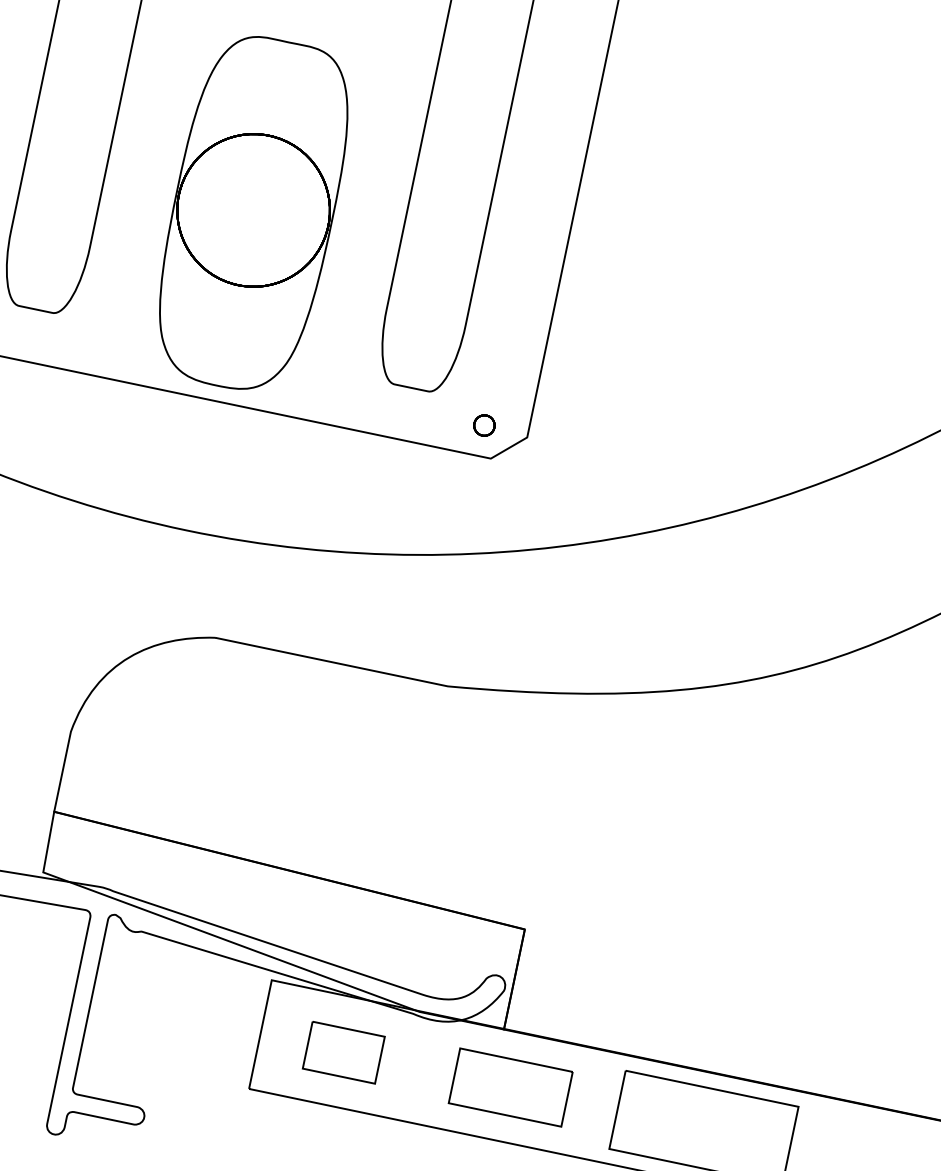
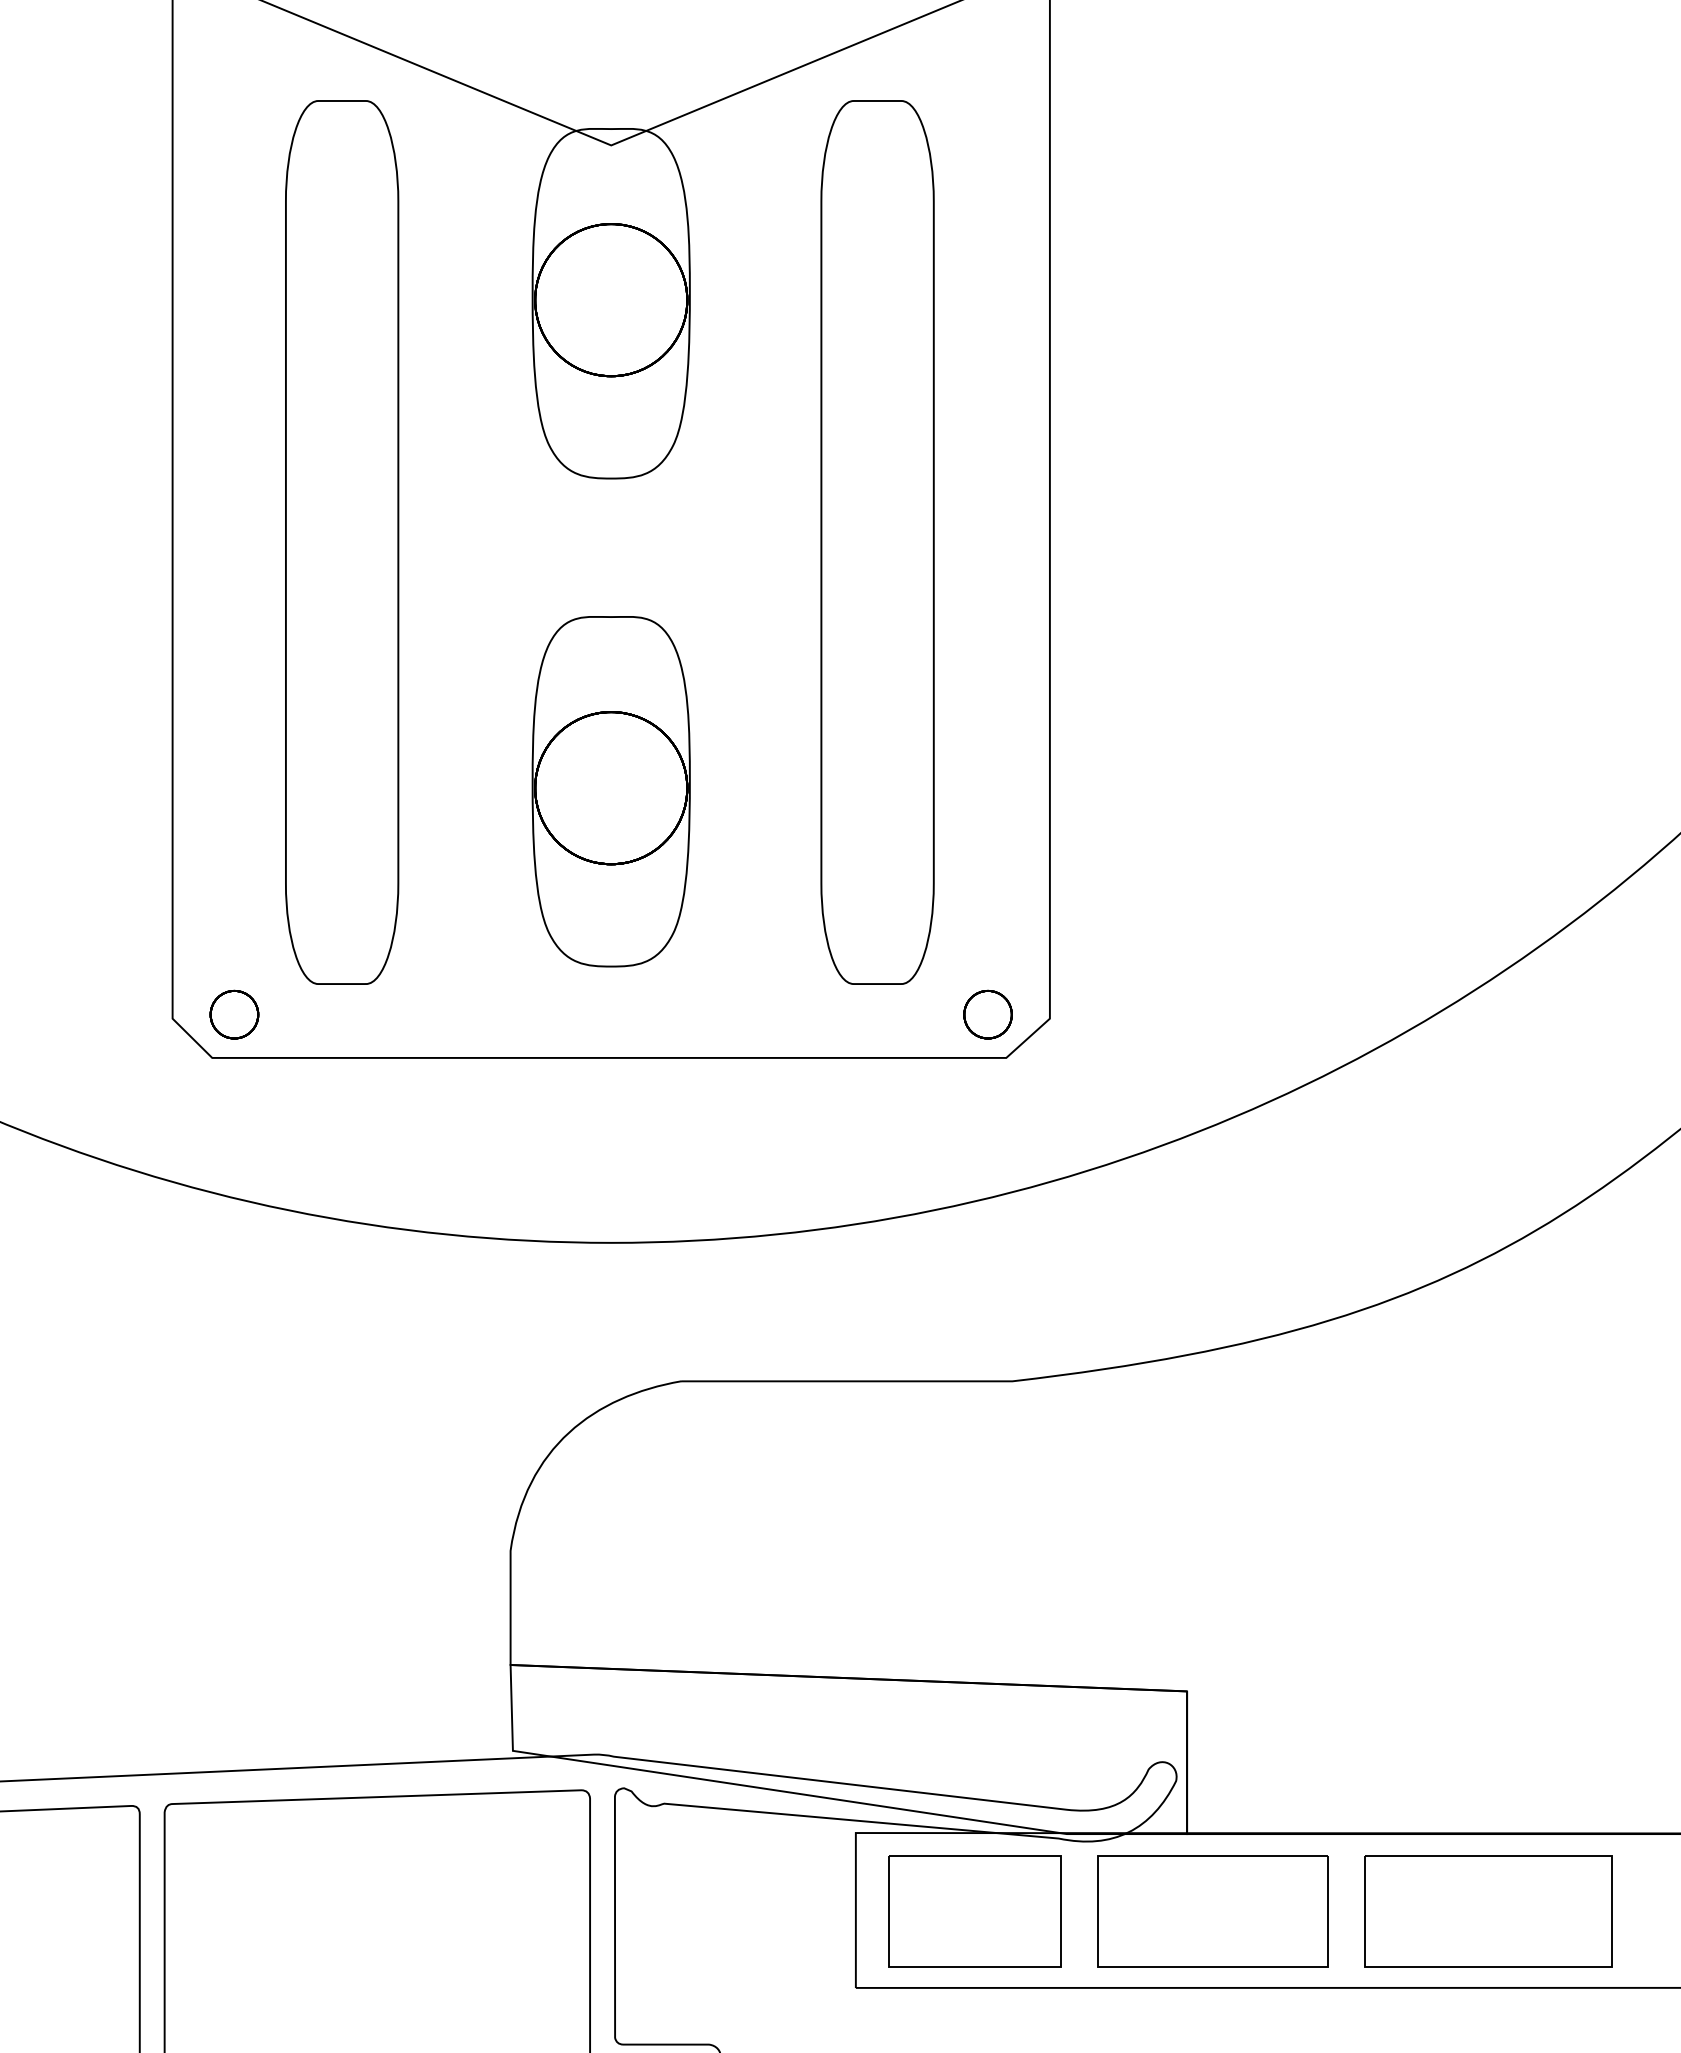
part: (252, 213) -> (610, 791), size x0.71
part: (484, 425) -> (987, 1014), size x1.67
part: (343, 1052) -> (974, 1911), size x1.67
part: (510, 1087) -> (1212, 1911), size x1.43

